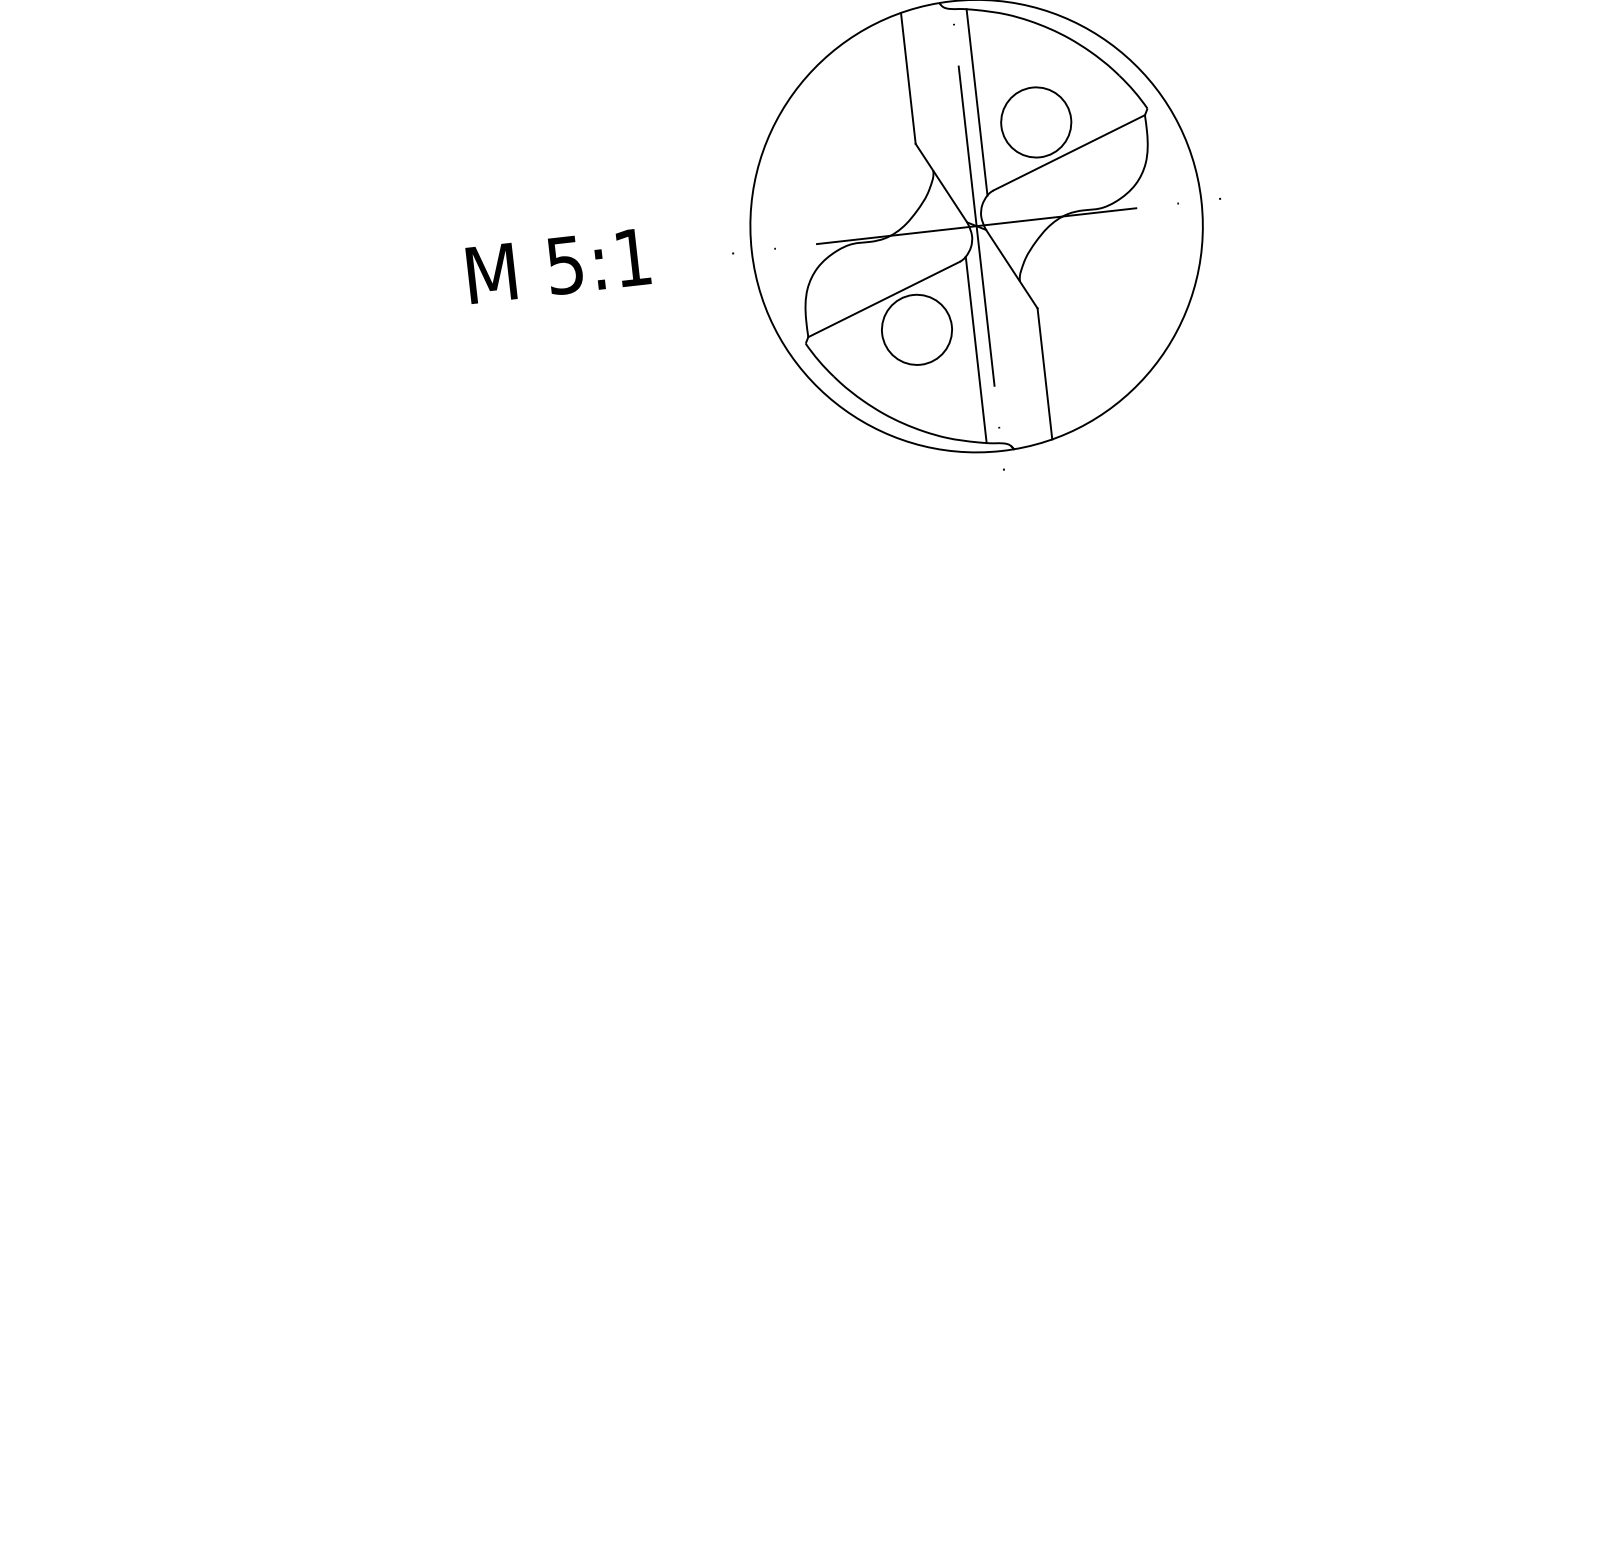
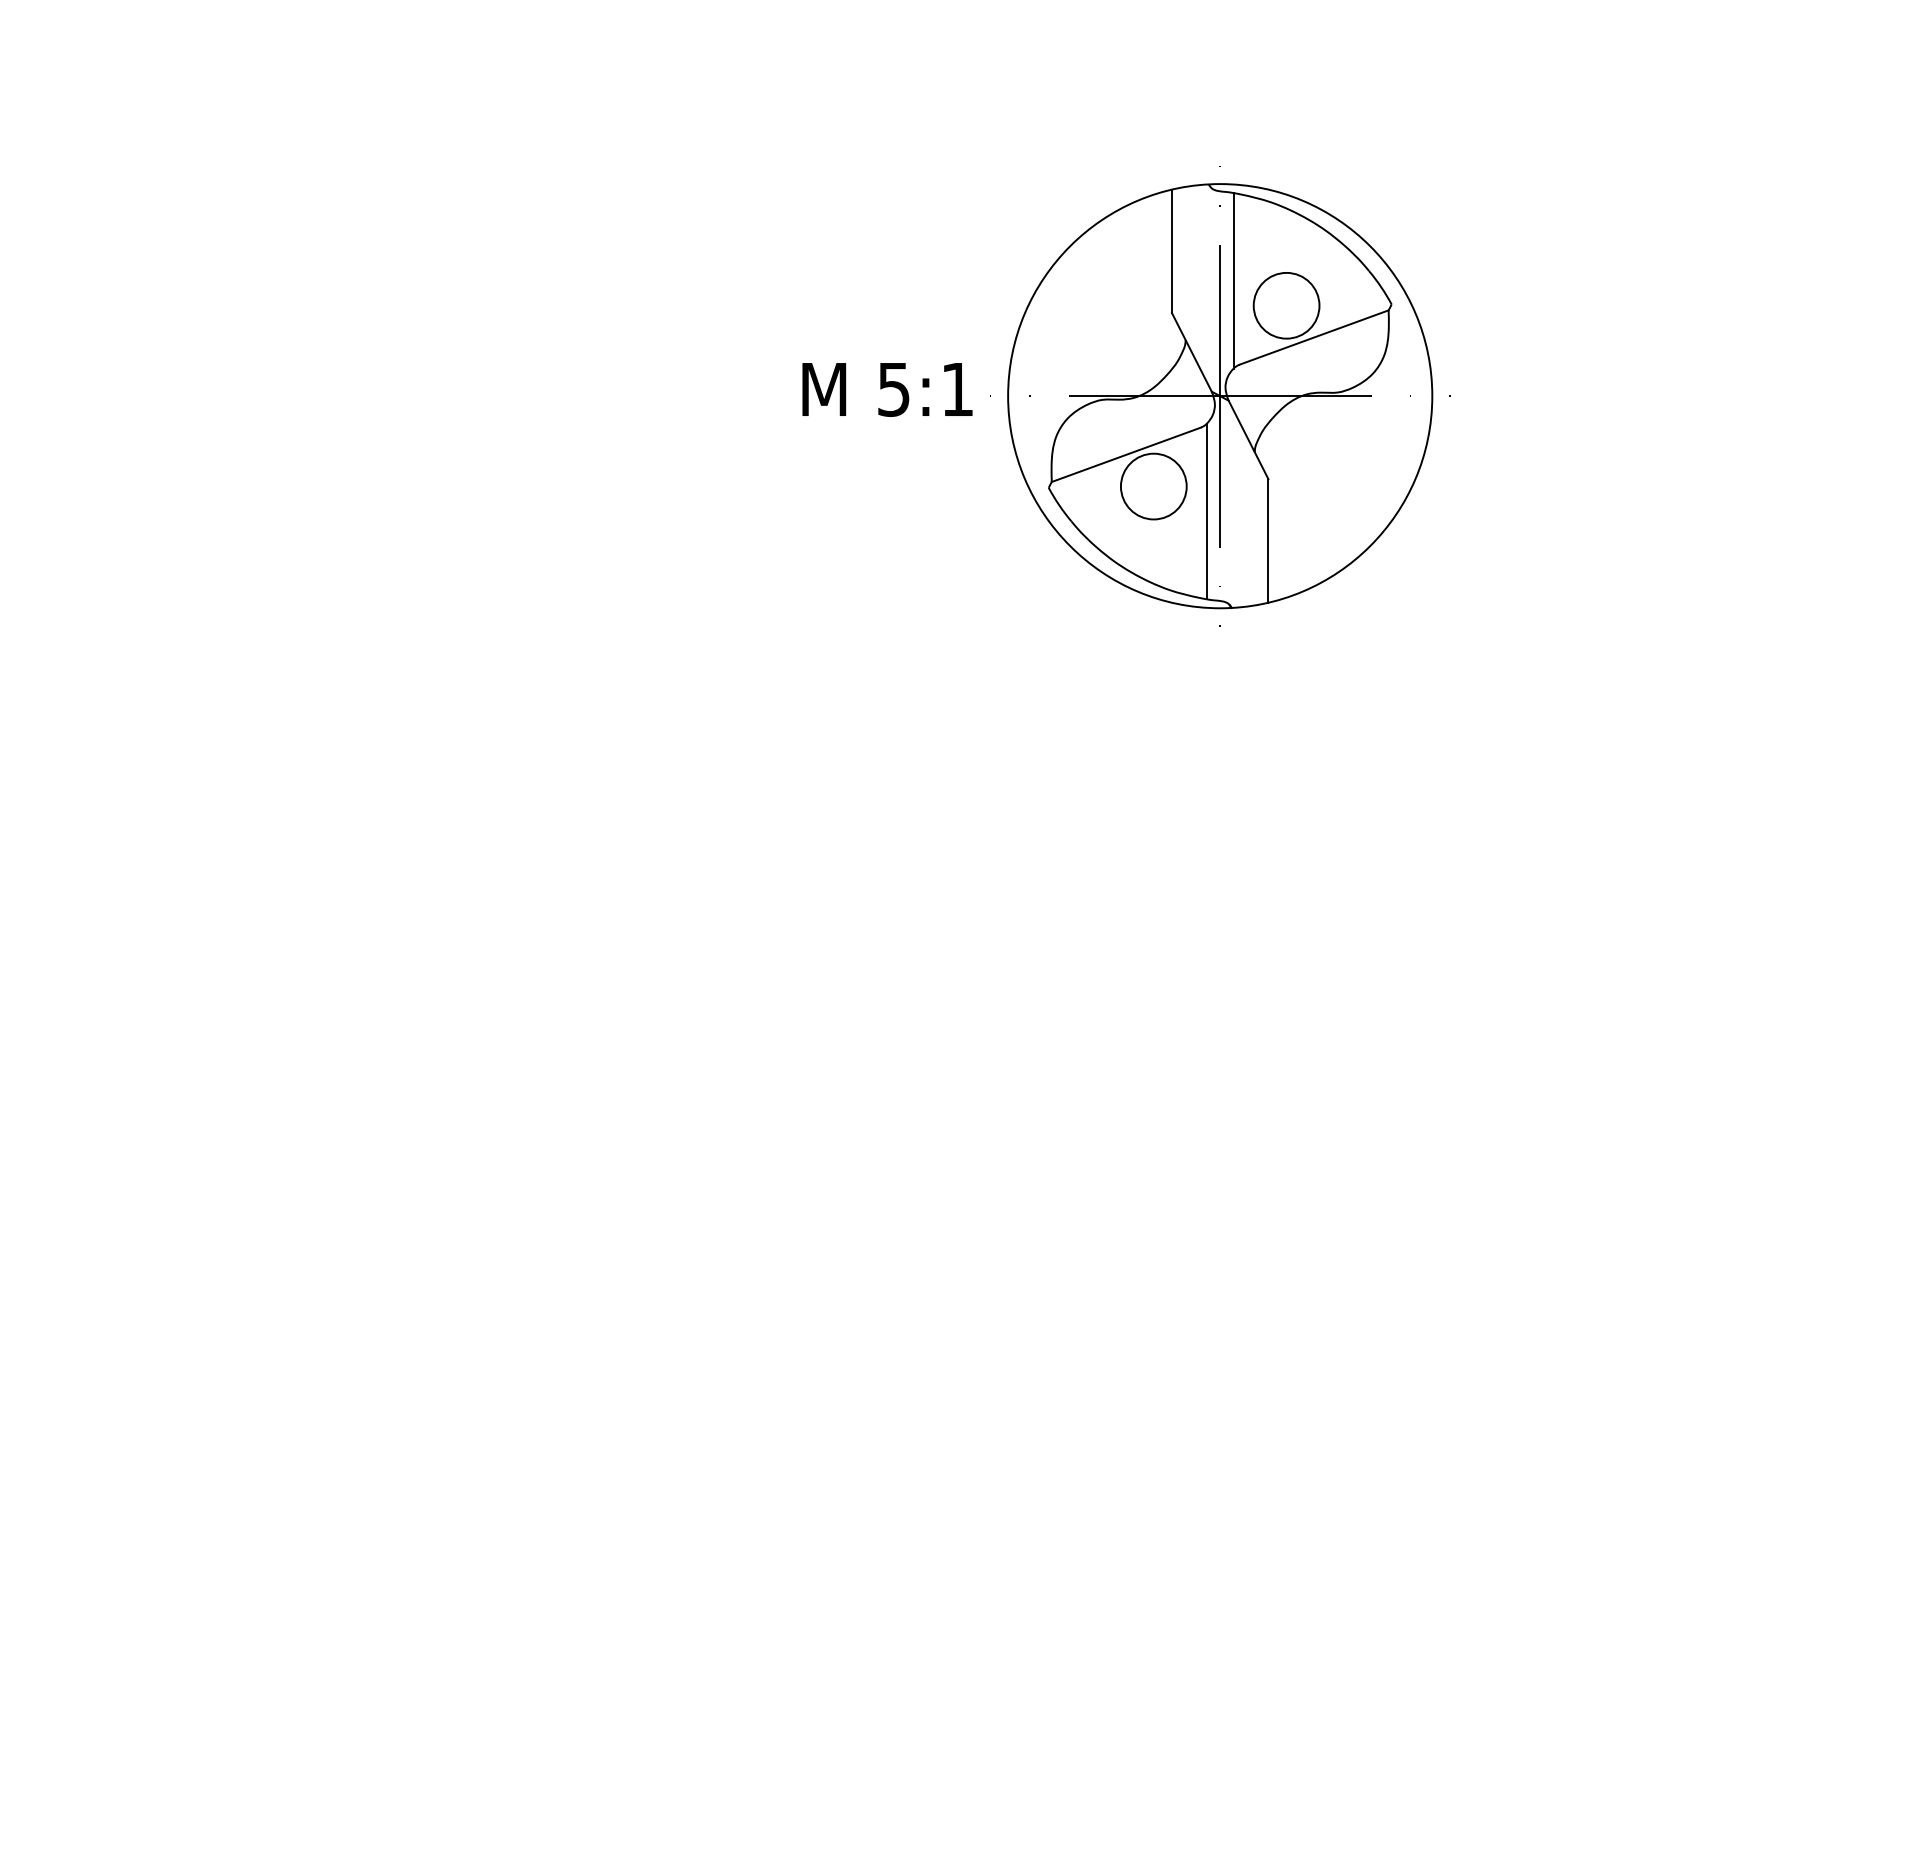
text: (558, 265) -> (887, 389), moved

